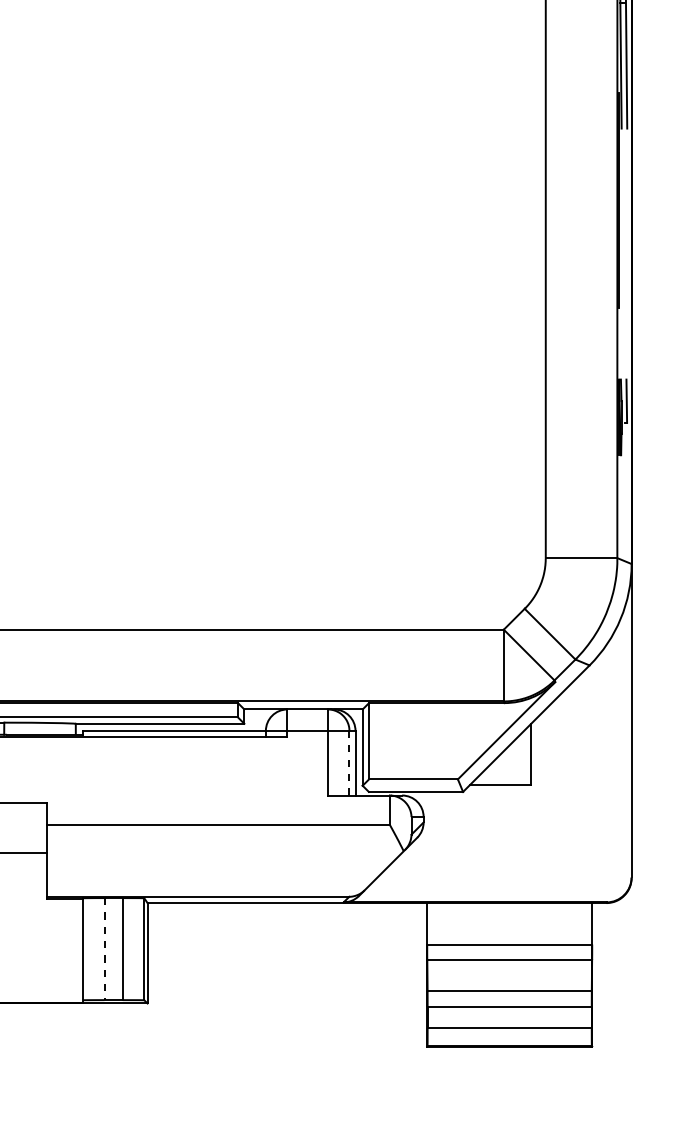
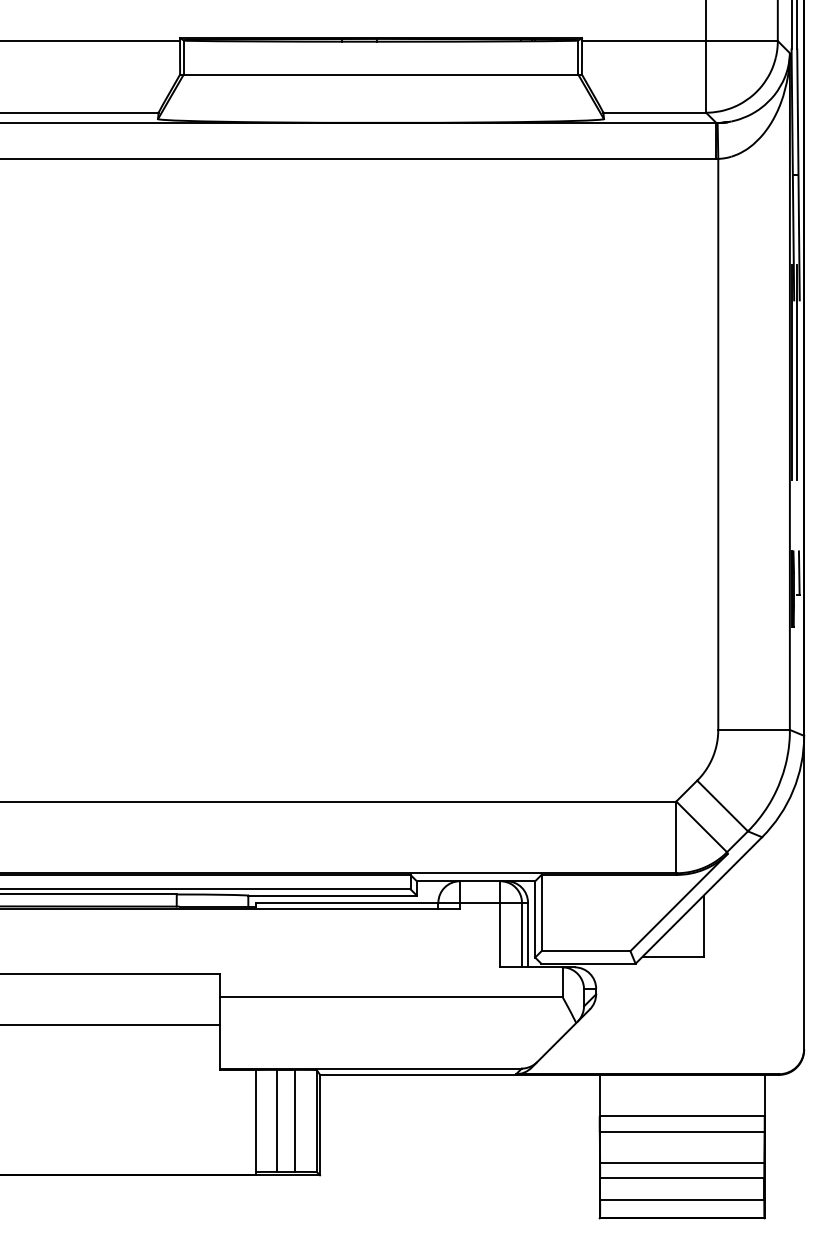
line: (624, 199) -> (797, 371), added
line: (348, 763) -> (521, 935), dashed -> solid
line: (104, 949) -> (277, 1121), dashed -> solid

